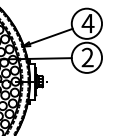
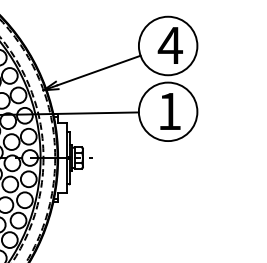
text: (87, 57) -> (169, 111), 2 -> 1

